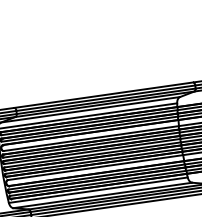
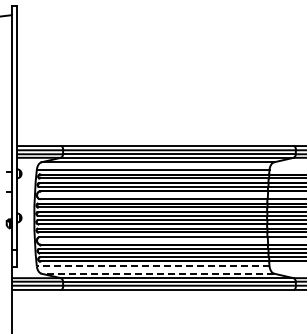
line: (97, 190) -> (152, 266), solid -> dashed
line: (102, 195) -> (157, 273), solid -> dashed

